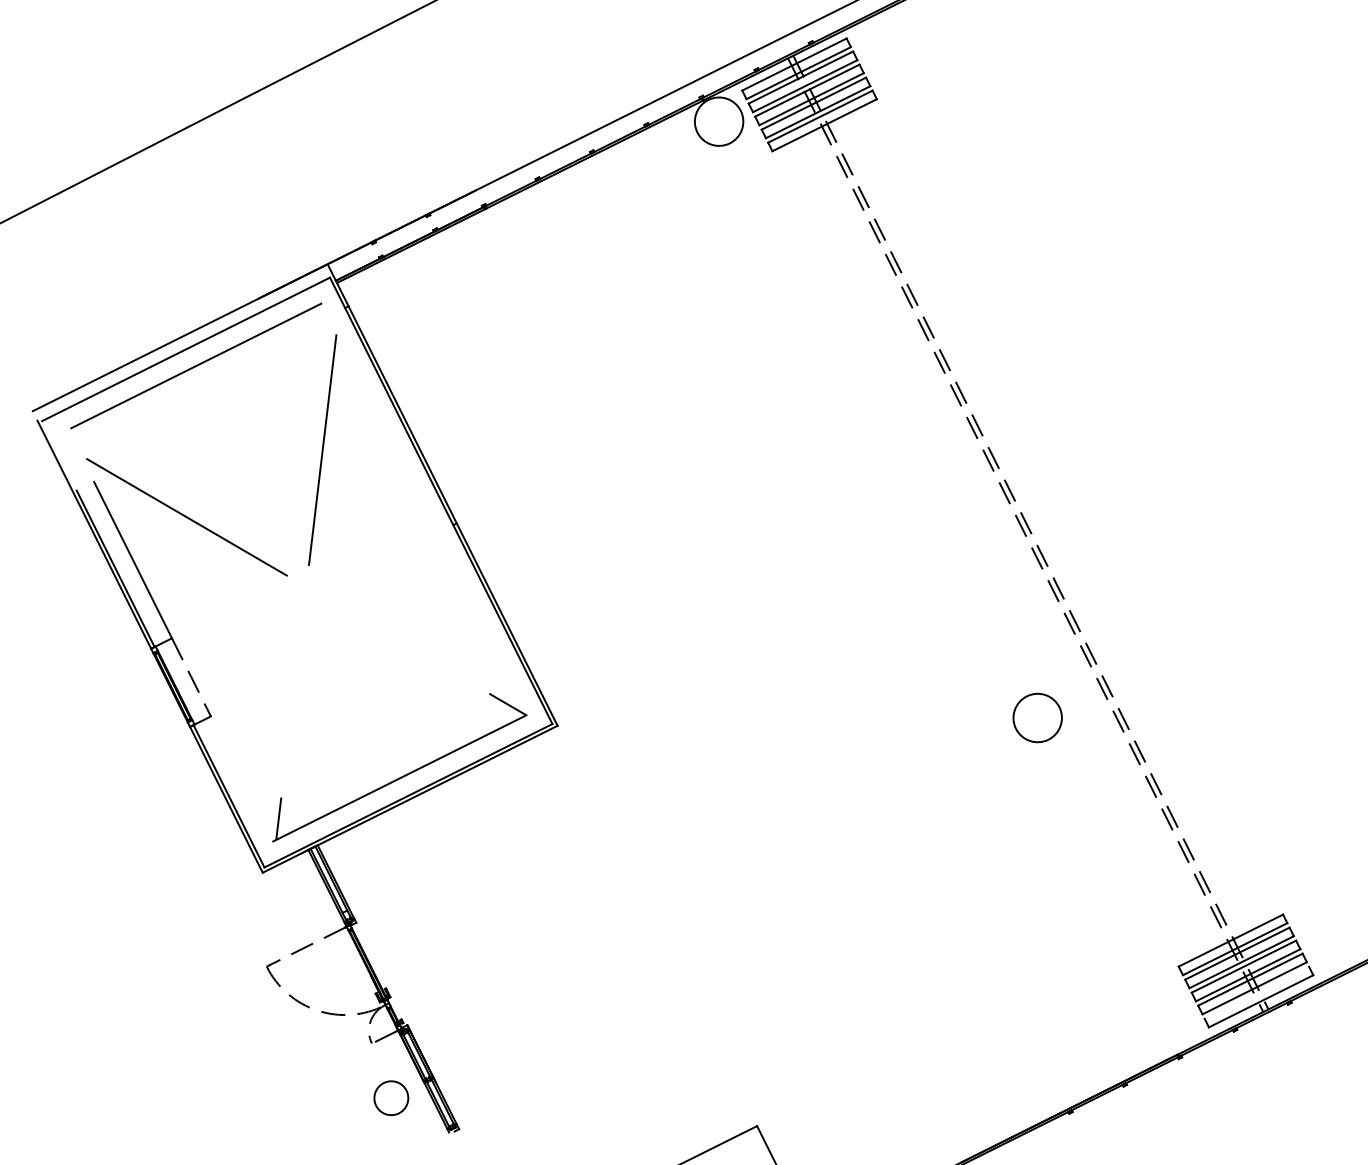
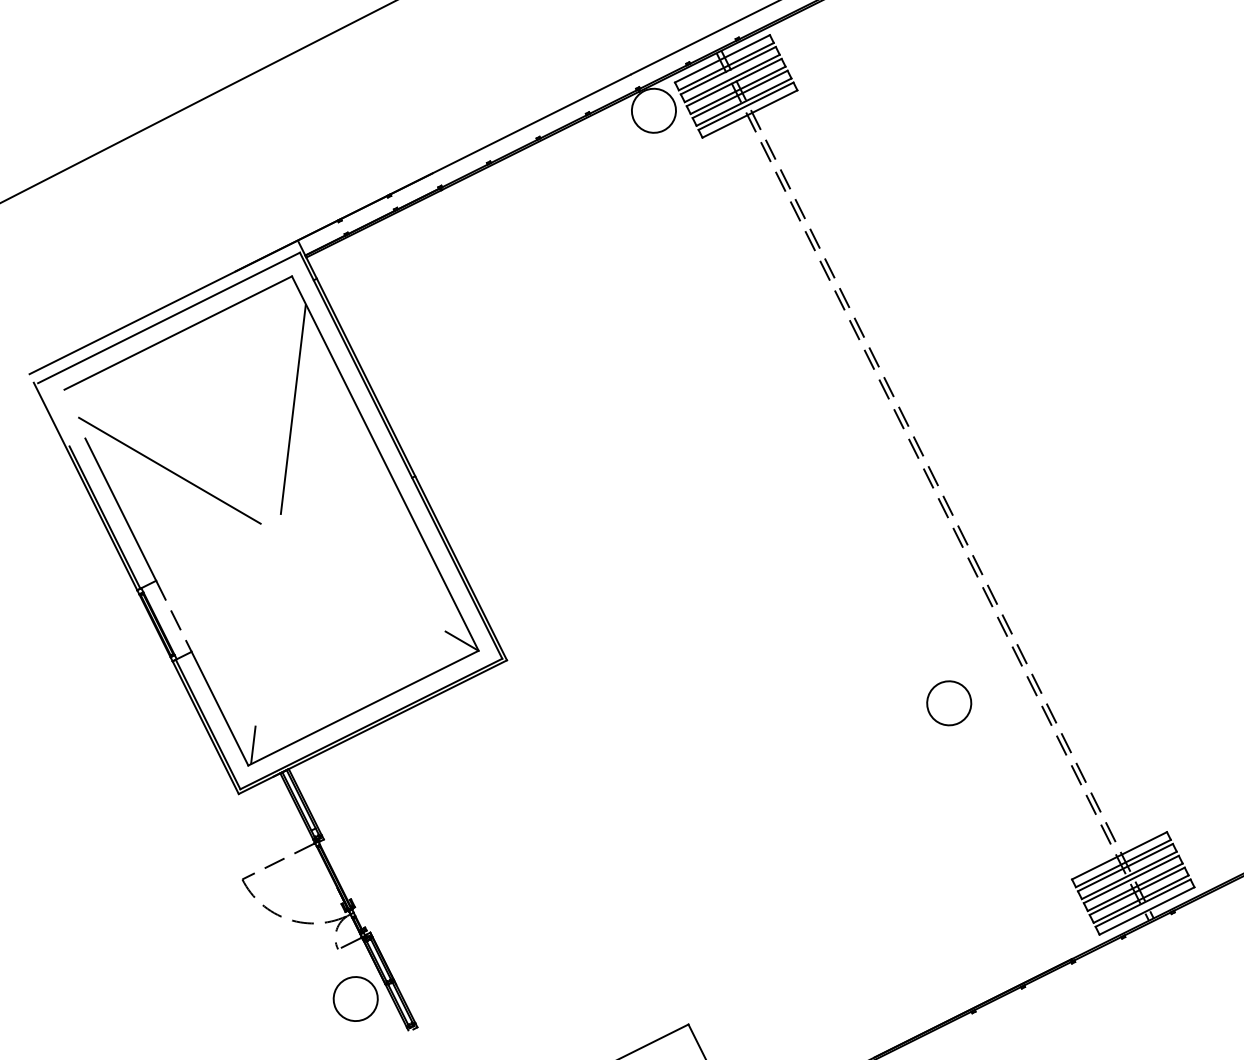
line: (423, 509) -> (385, 463), added
part: (1037, 717) -> (949, 702), moved
line: (241, 778) -> (219, 708), added
line: (1256, 992) -> (1142, 902), added
part: (391, 1098) -> (355, 999), size x1.43

